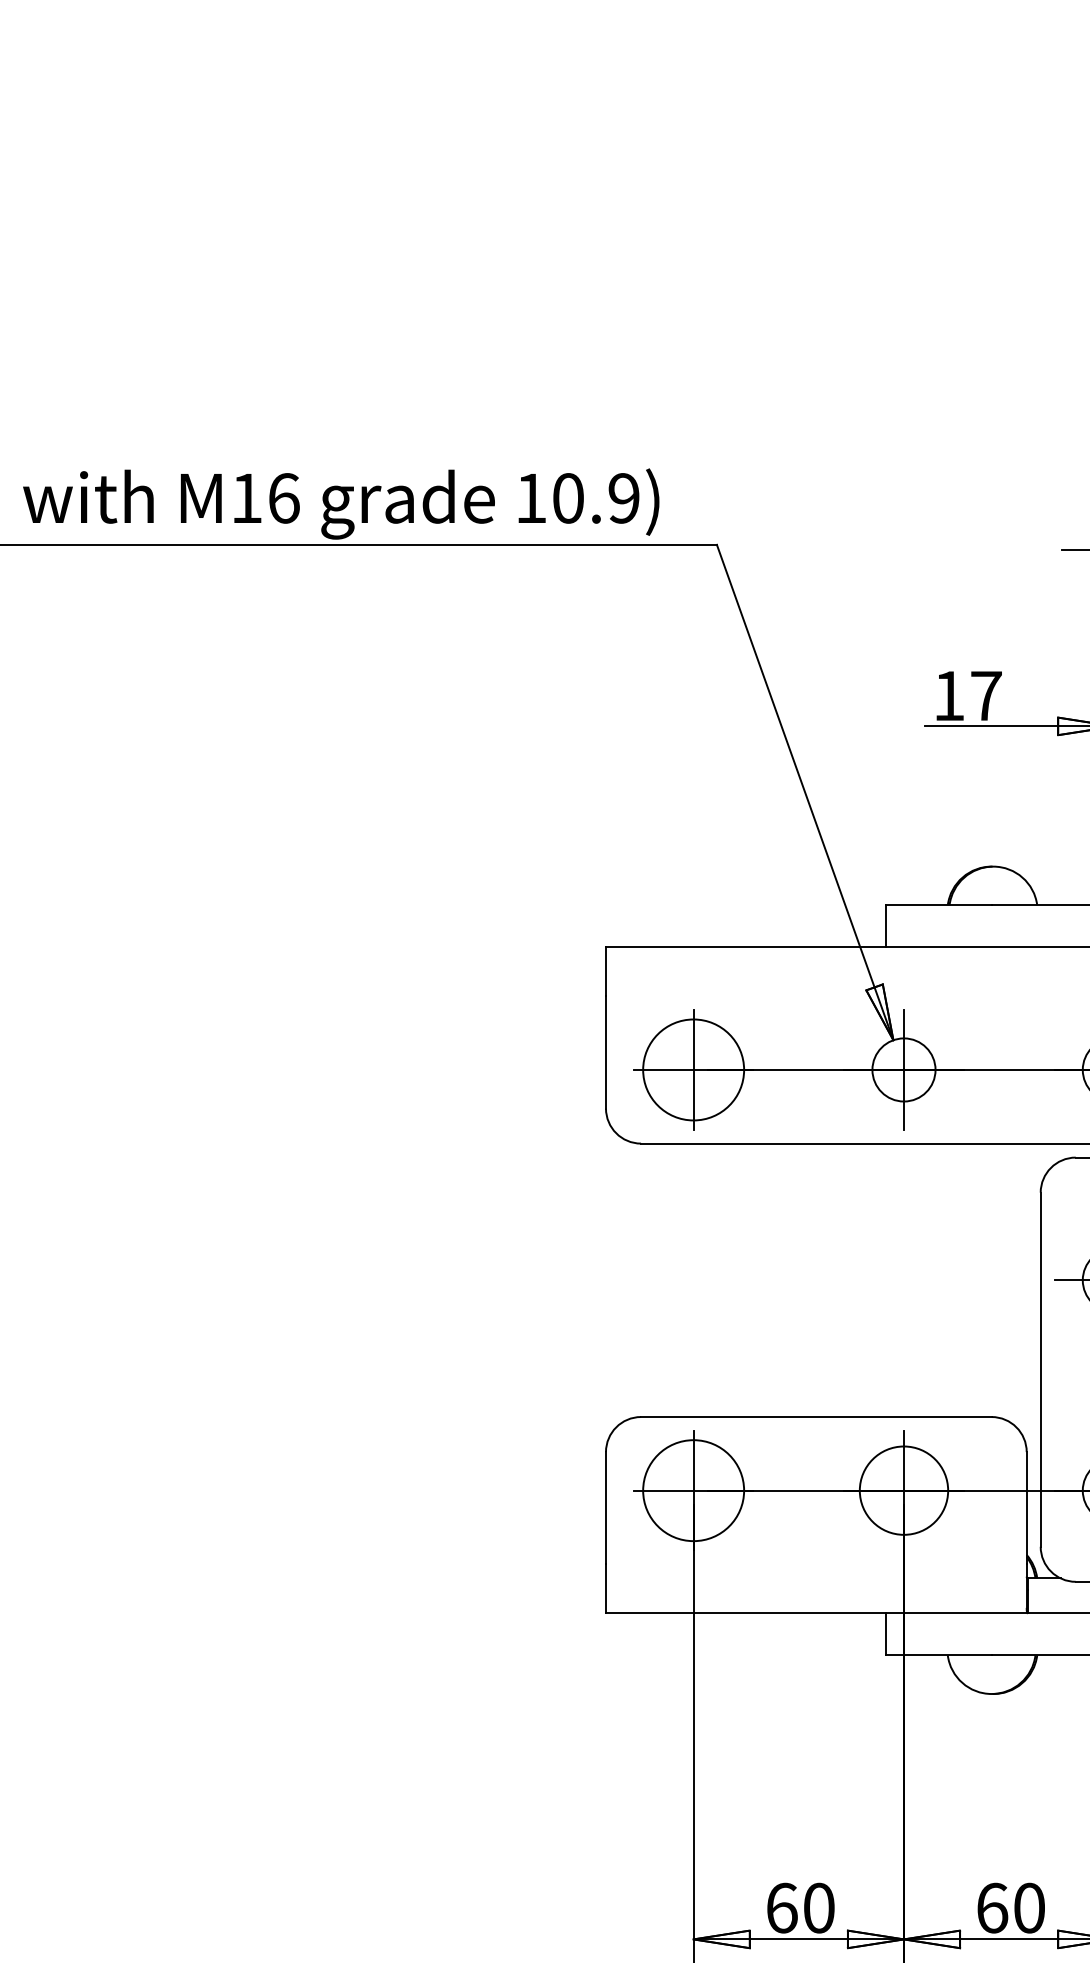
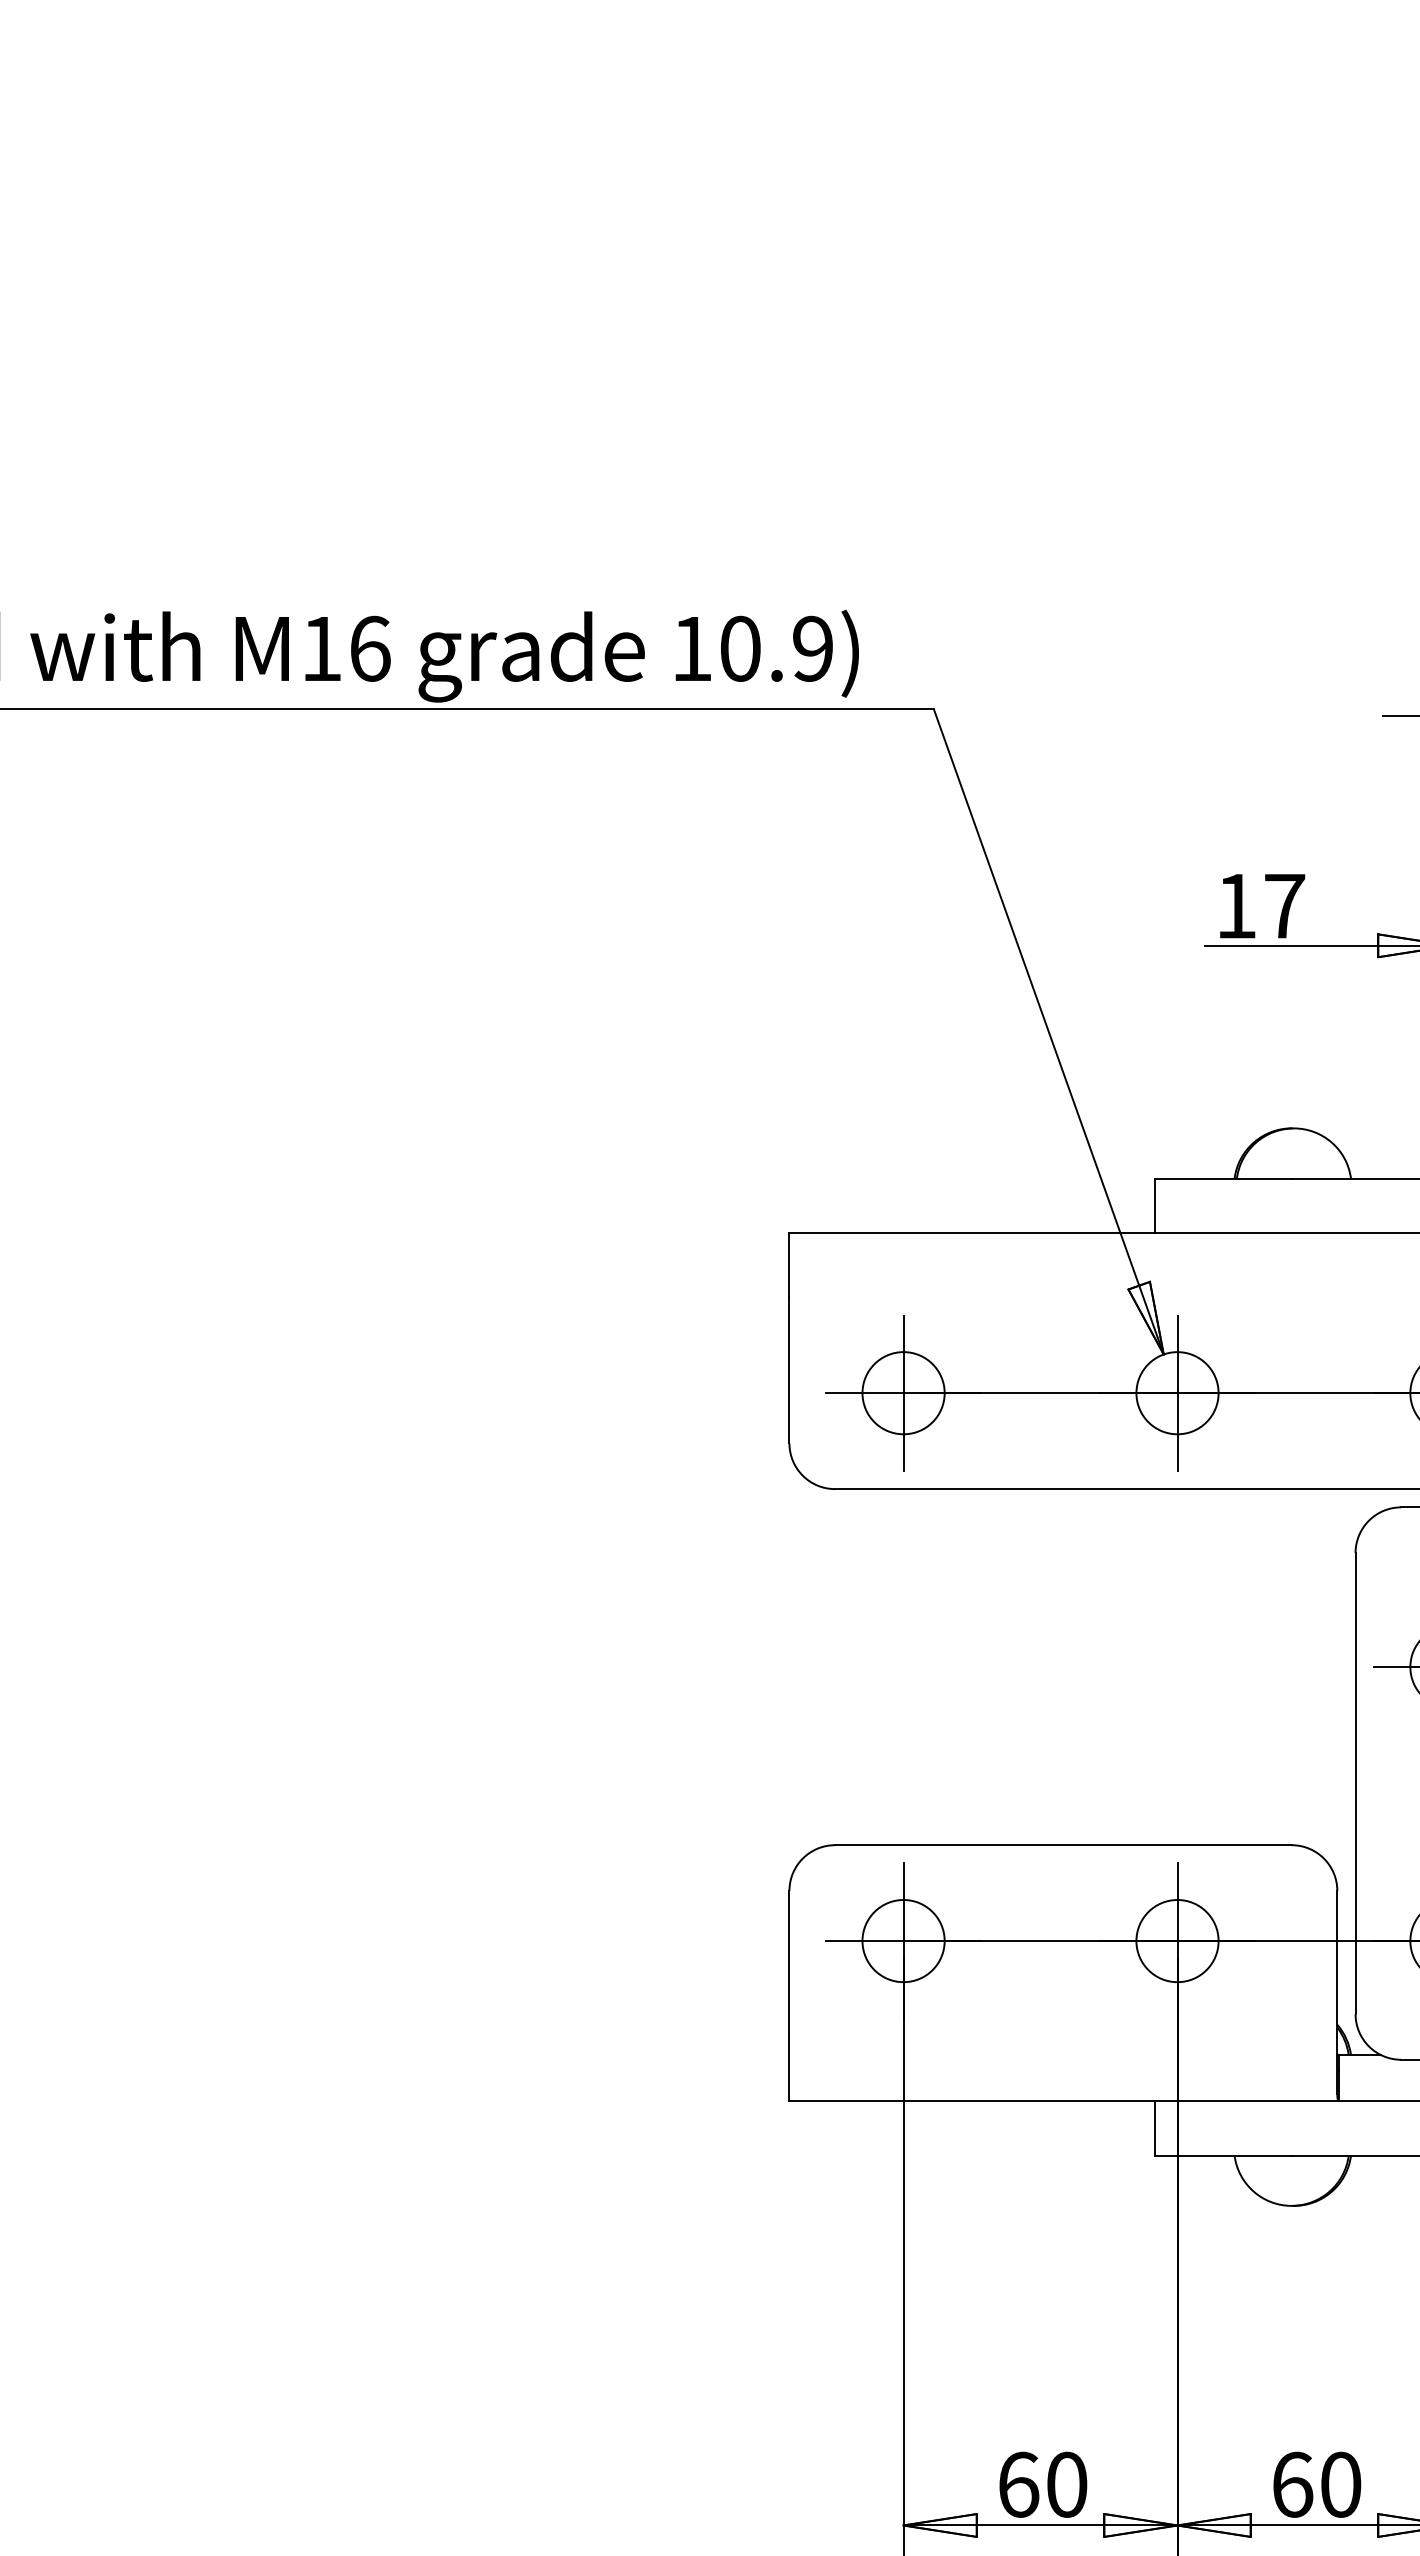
circle: (693, 1069) -> (903, 1392), size x0.62
circle: (693, 1490) -> (903, 1940), size x0.62
circle: (903, 1490) -> (1176, 1940), size x0.71

